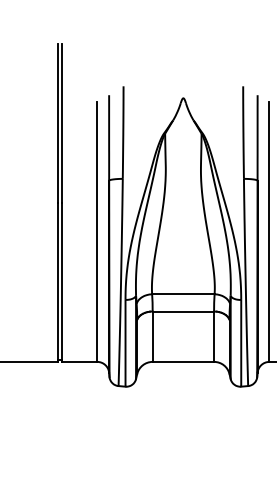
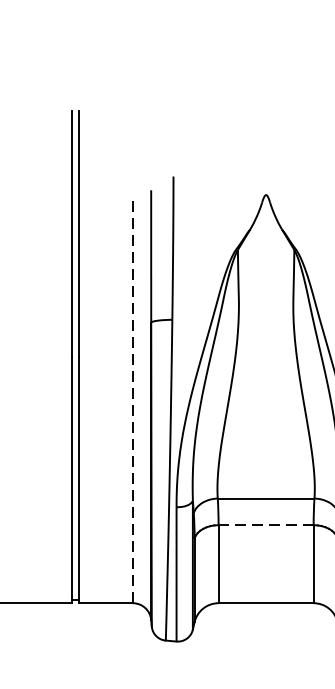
line: (97, 231) -> (133, 401), solid -> dashed
line: (183, 311) -> (266, 525), solid -> dashed

